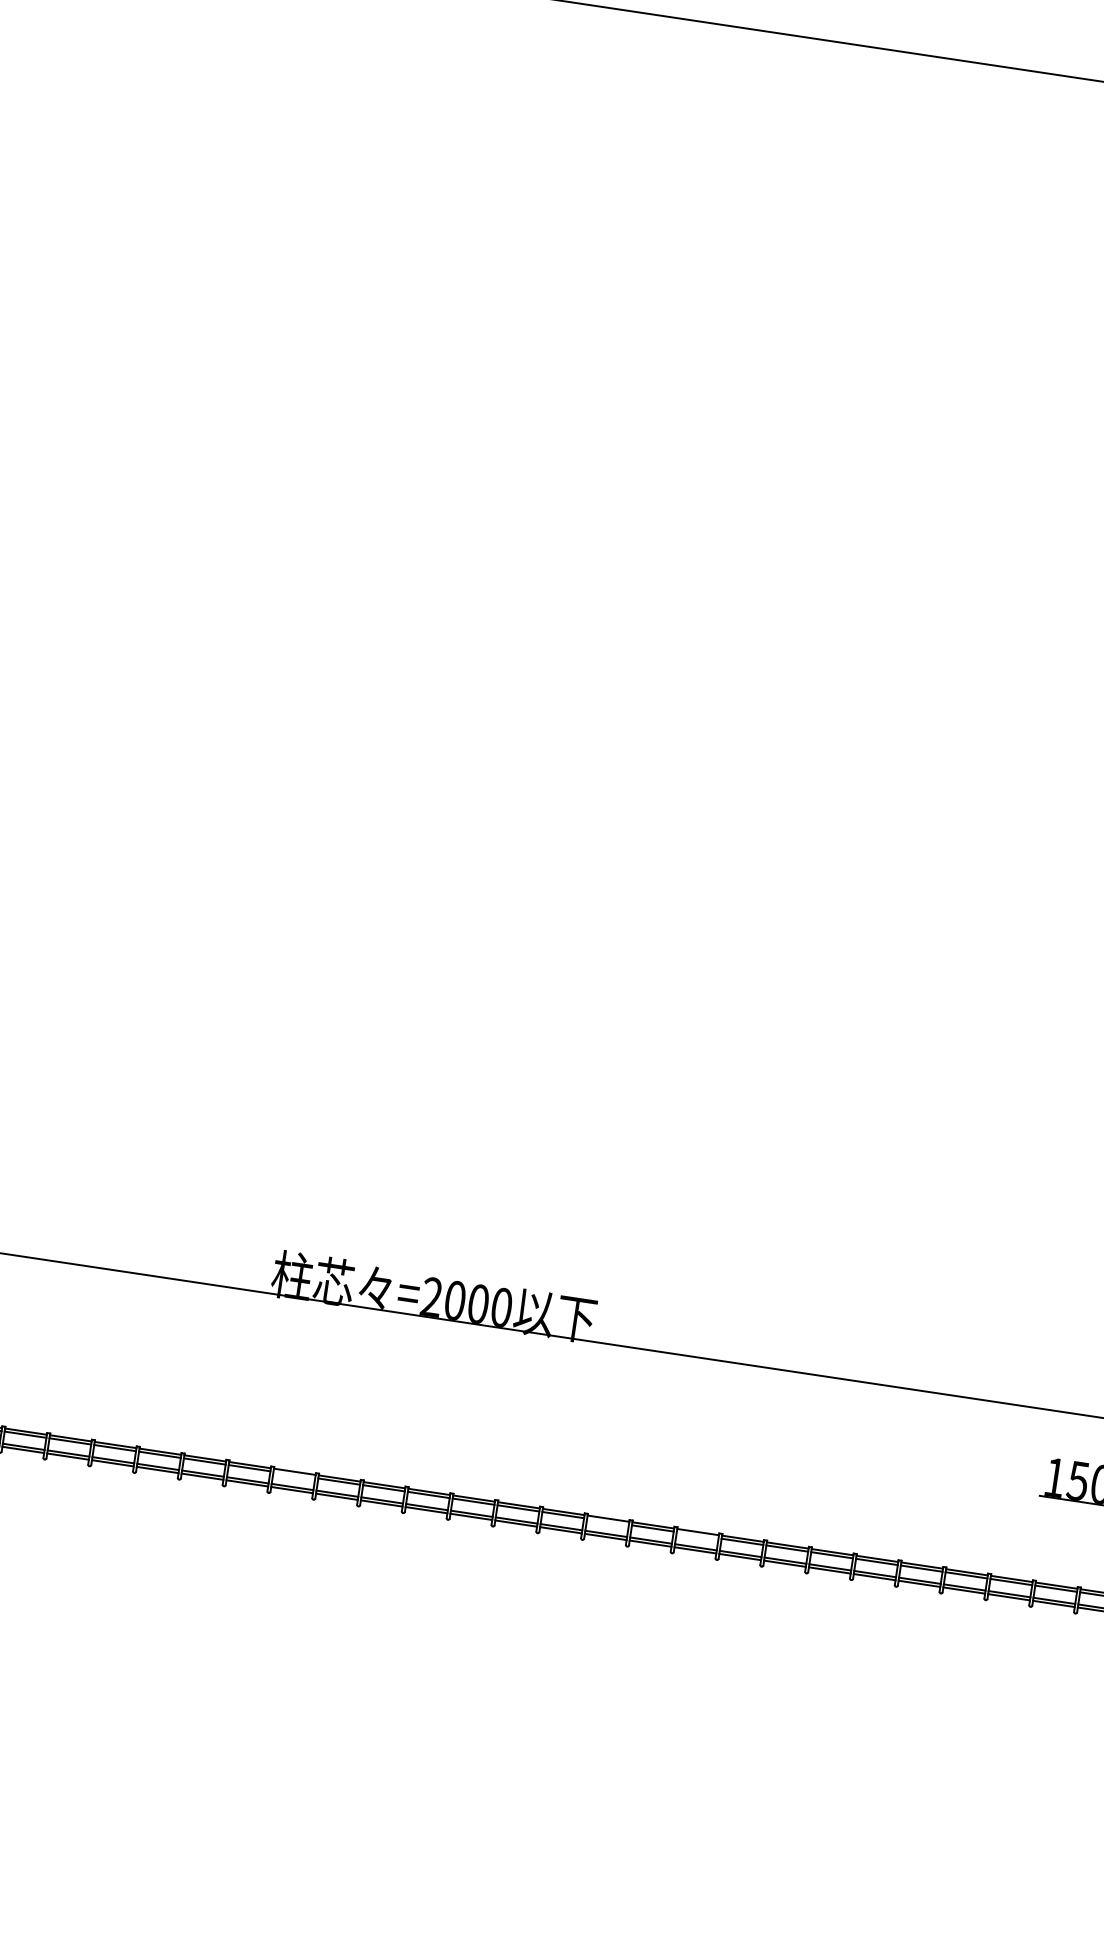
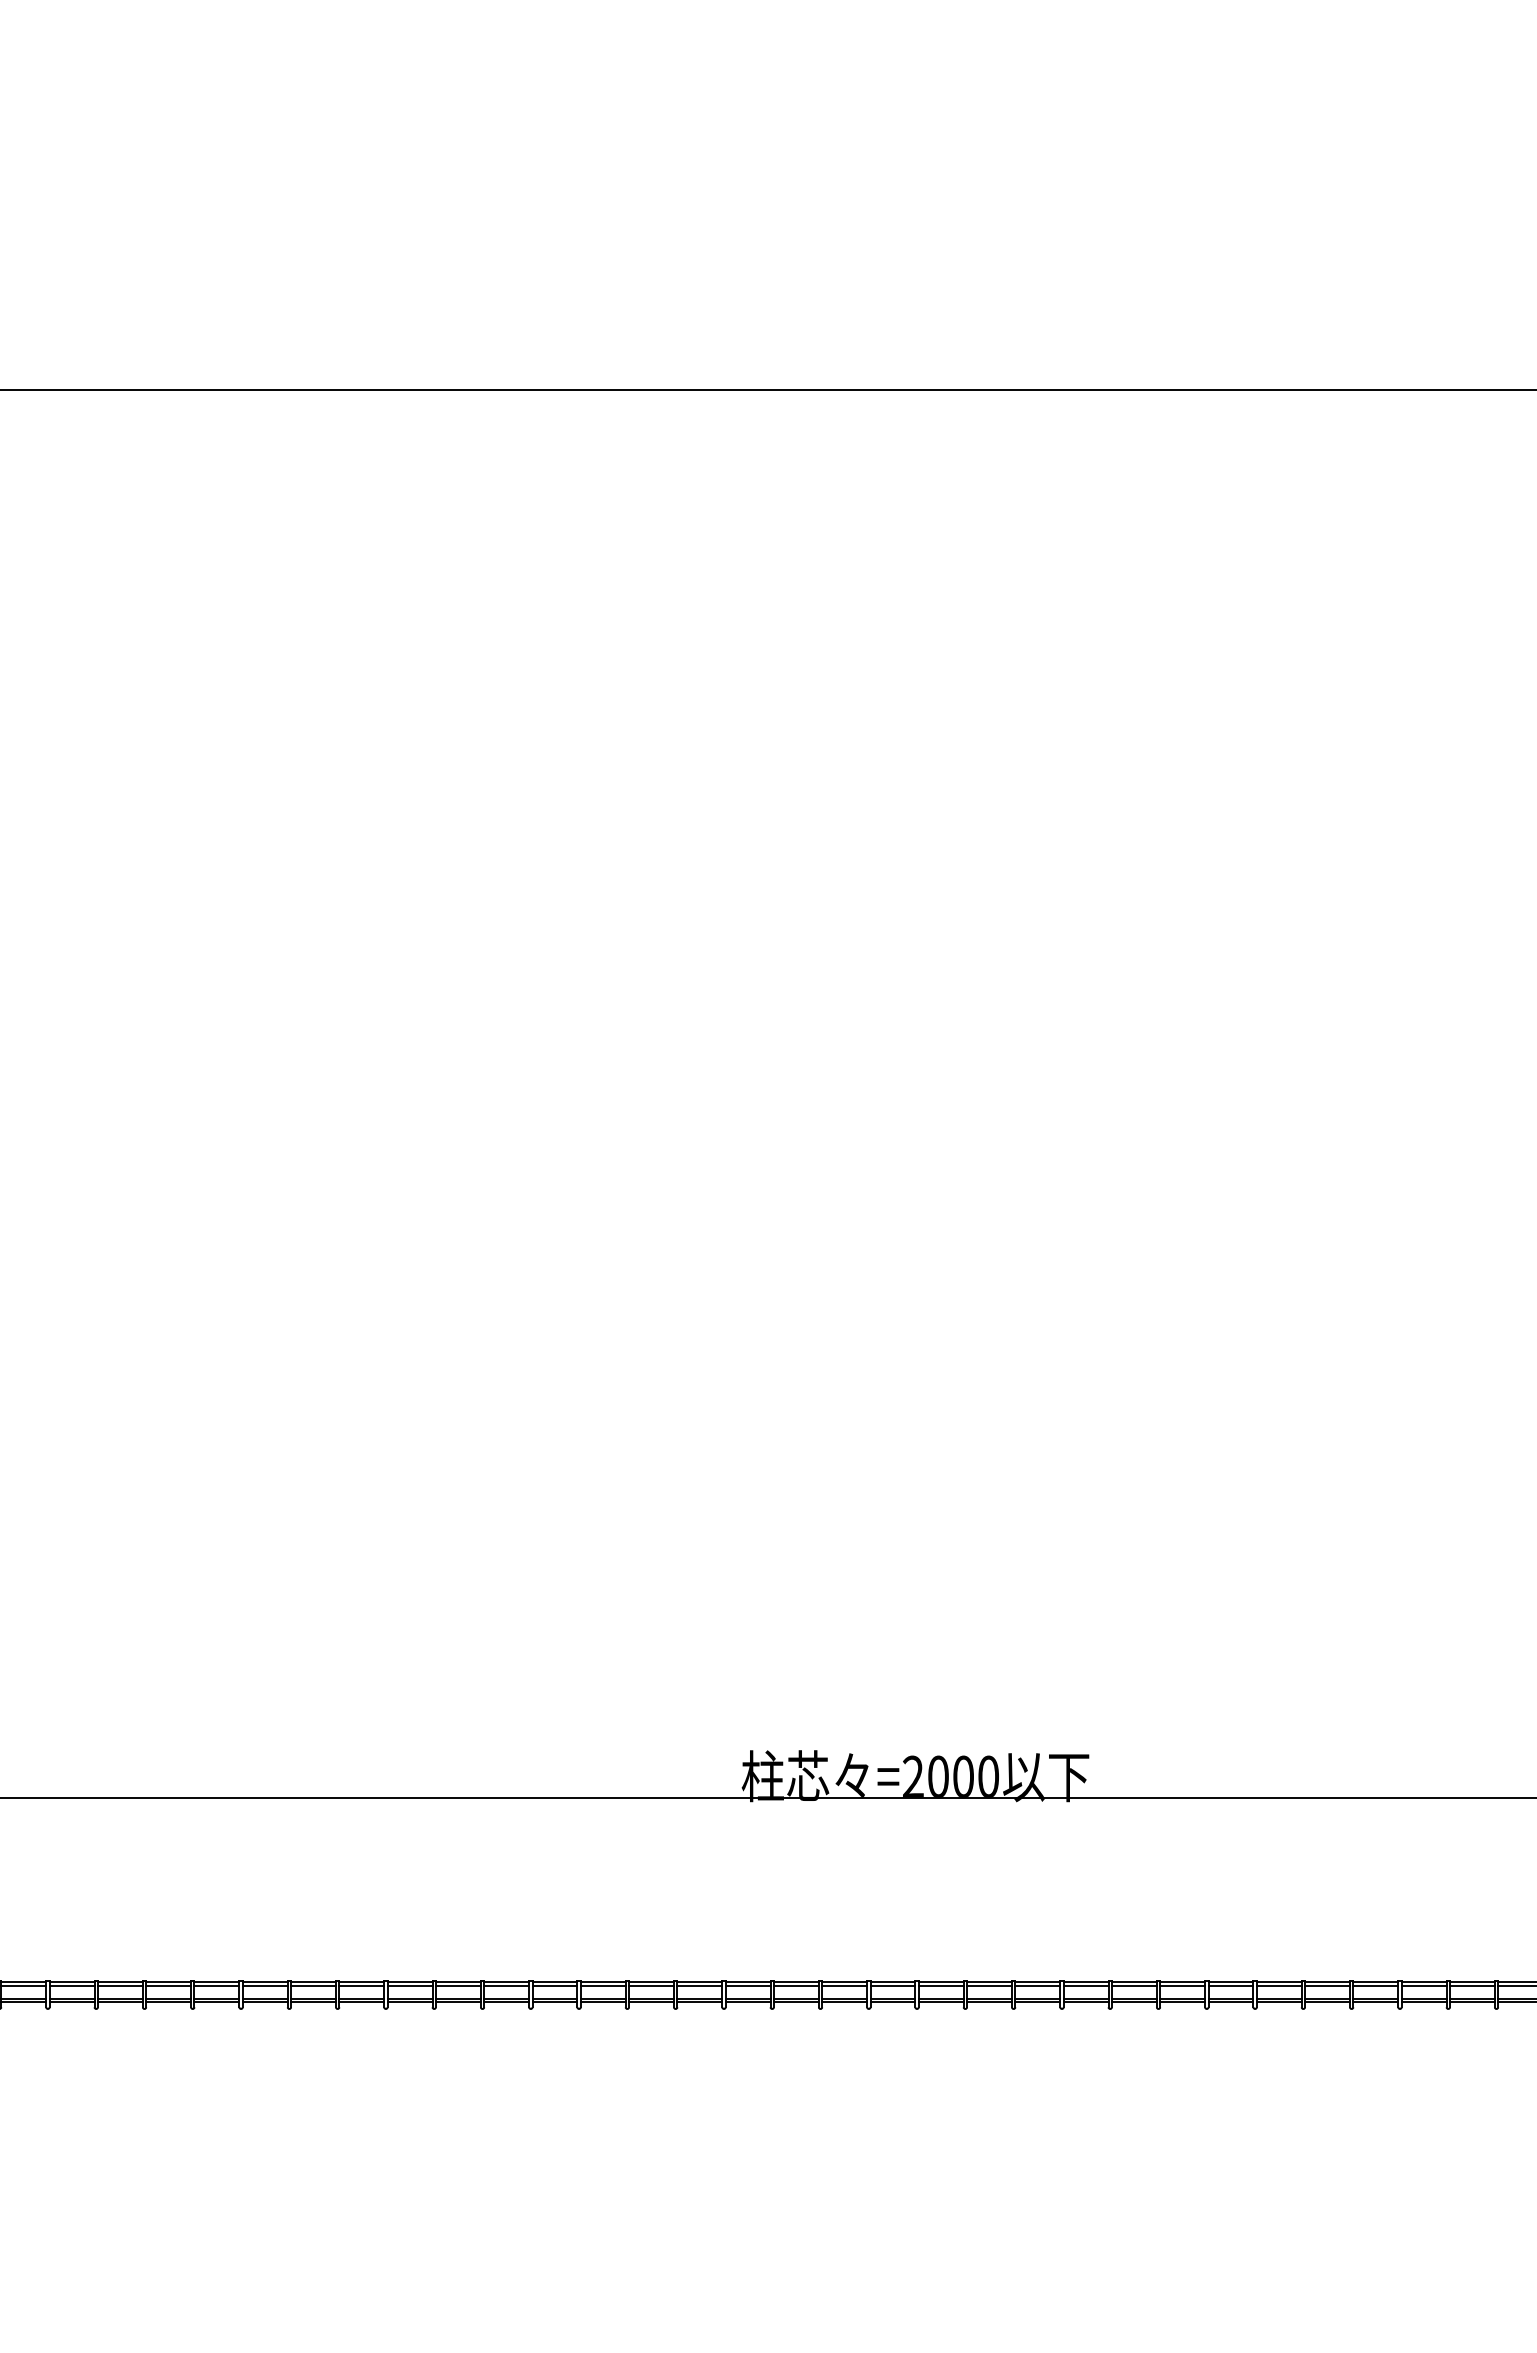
line: (293, 1474) -> (795, 1985), added
line: (607, 1521) -> (1133, 1985), added
line: (697, 1534) -> (1230, 1985), added

